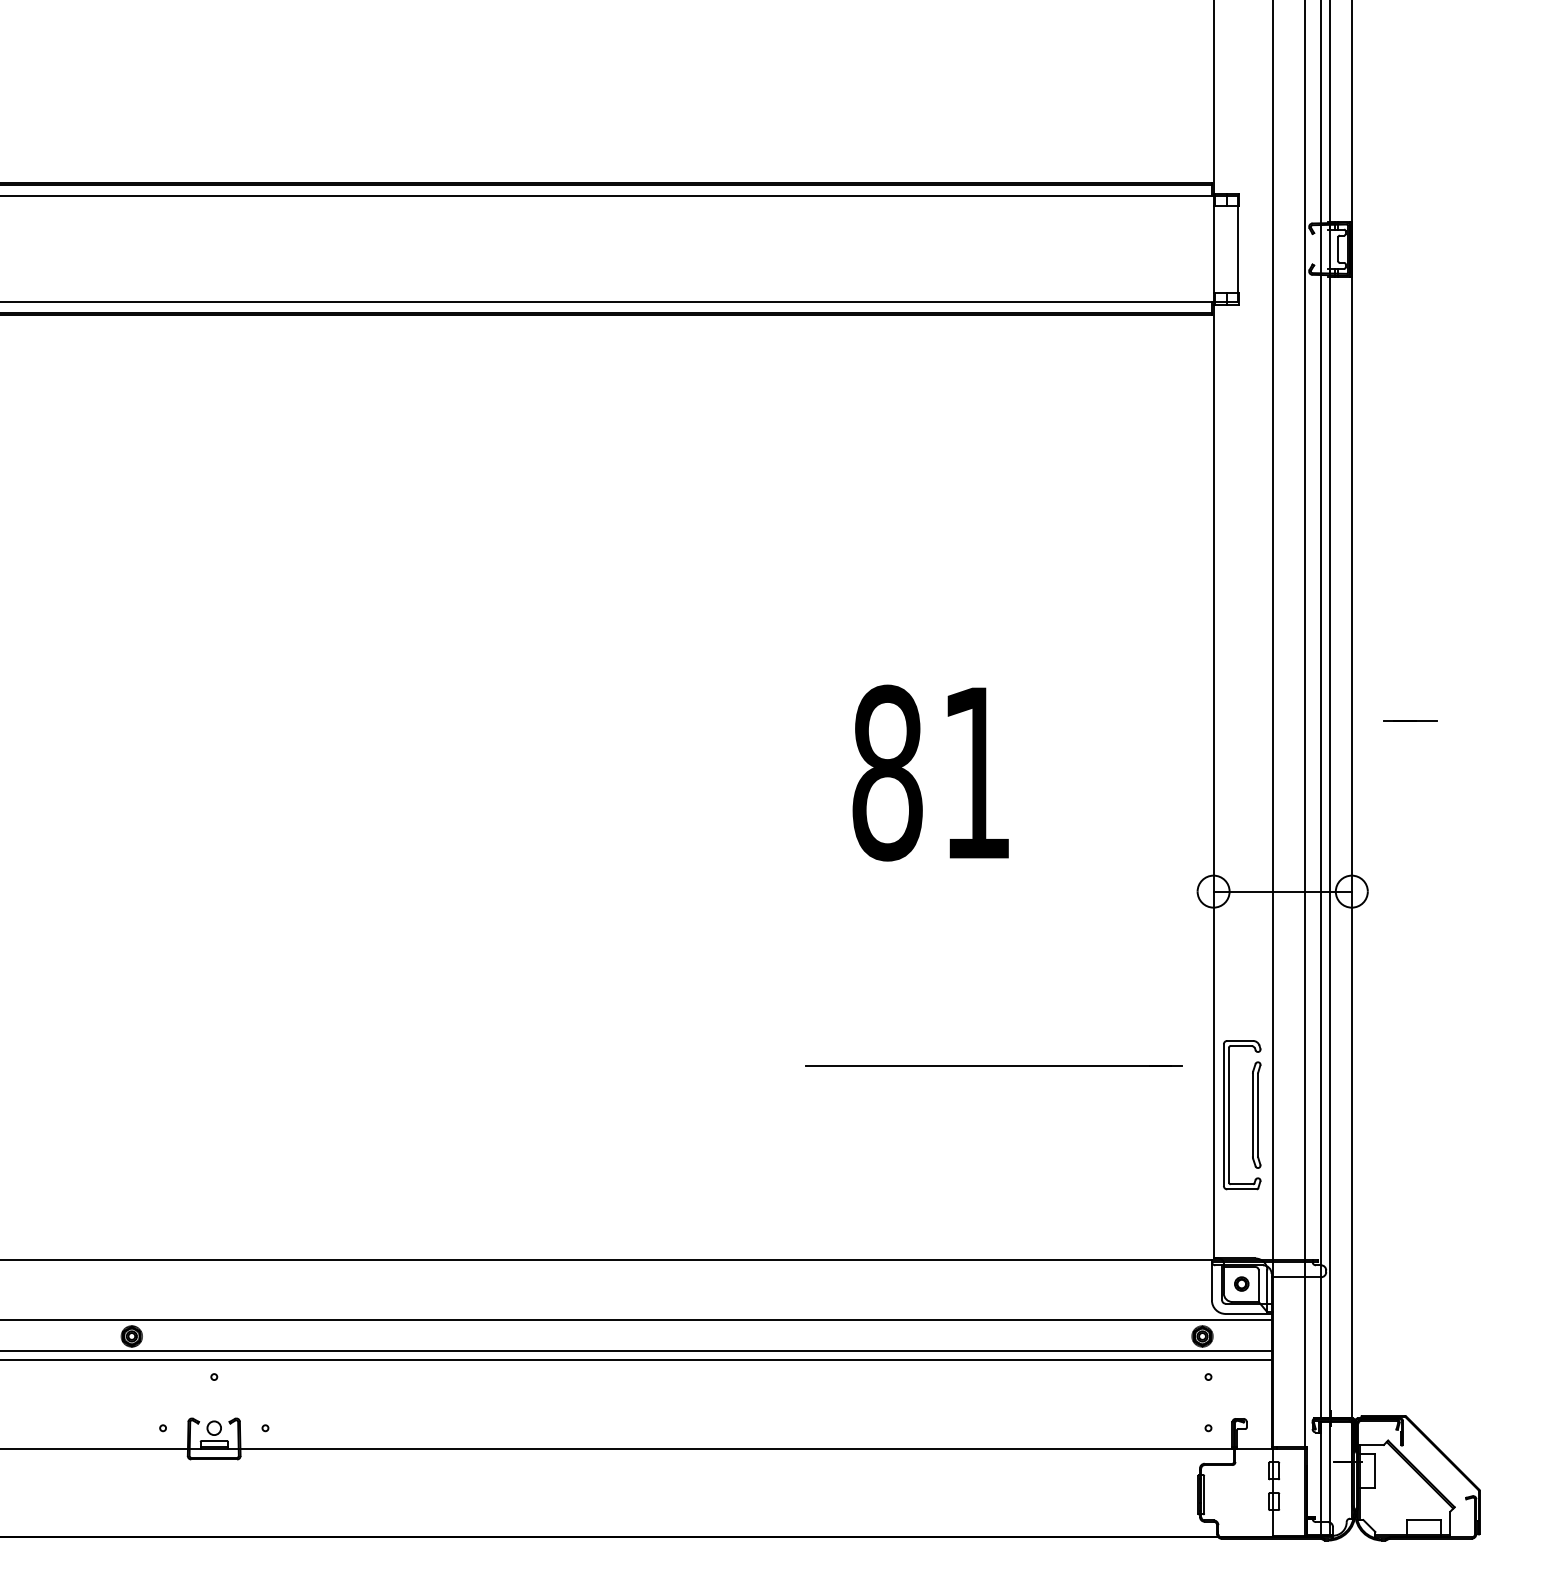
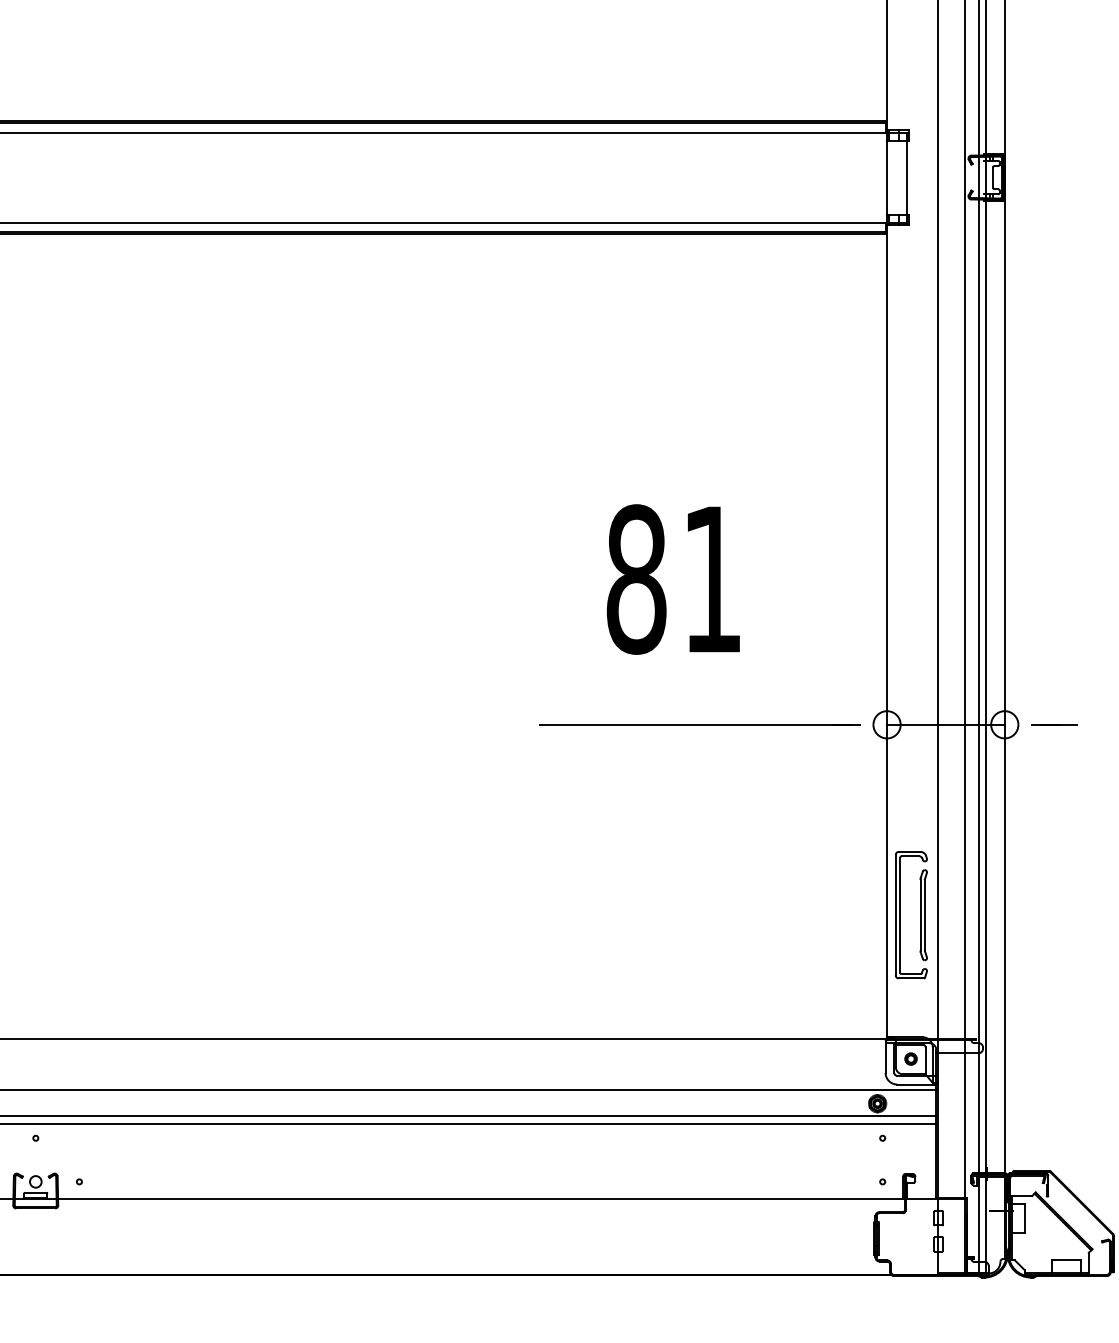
line: (1410, 720) -> (1054, 724), moved
text: (930, 772) -> (673, 579), moved
line: (993, 1065) -> (699, 724), moved

